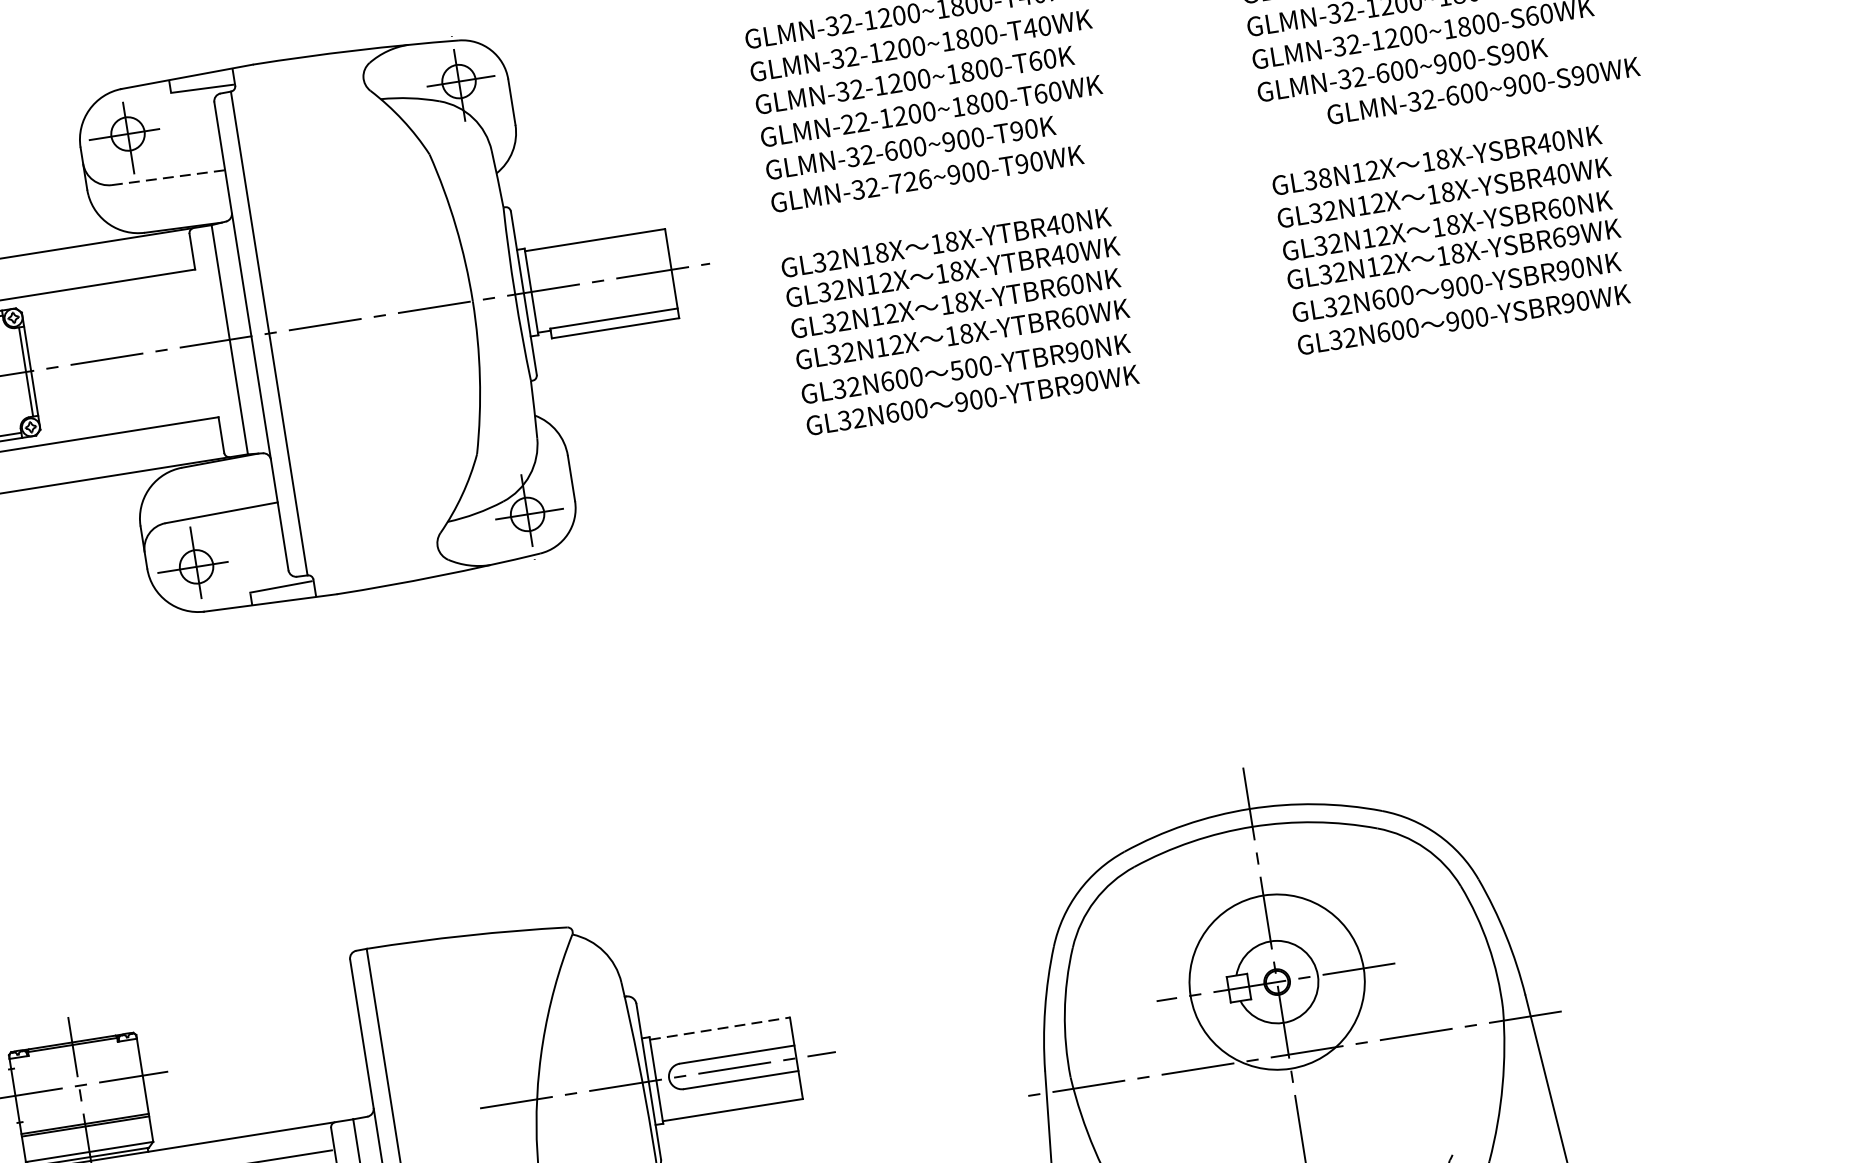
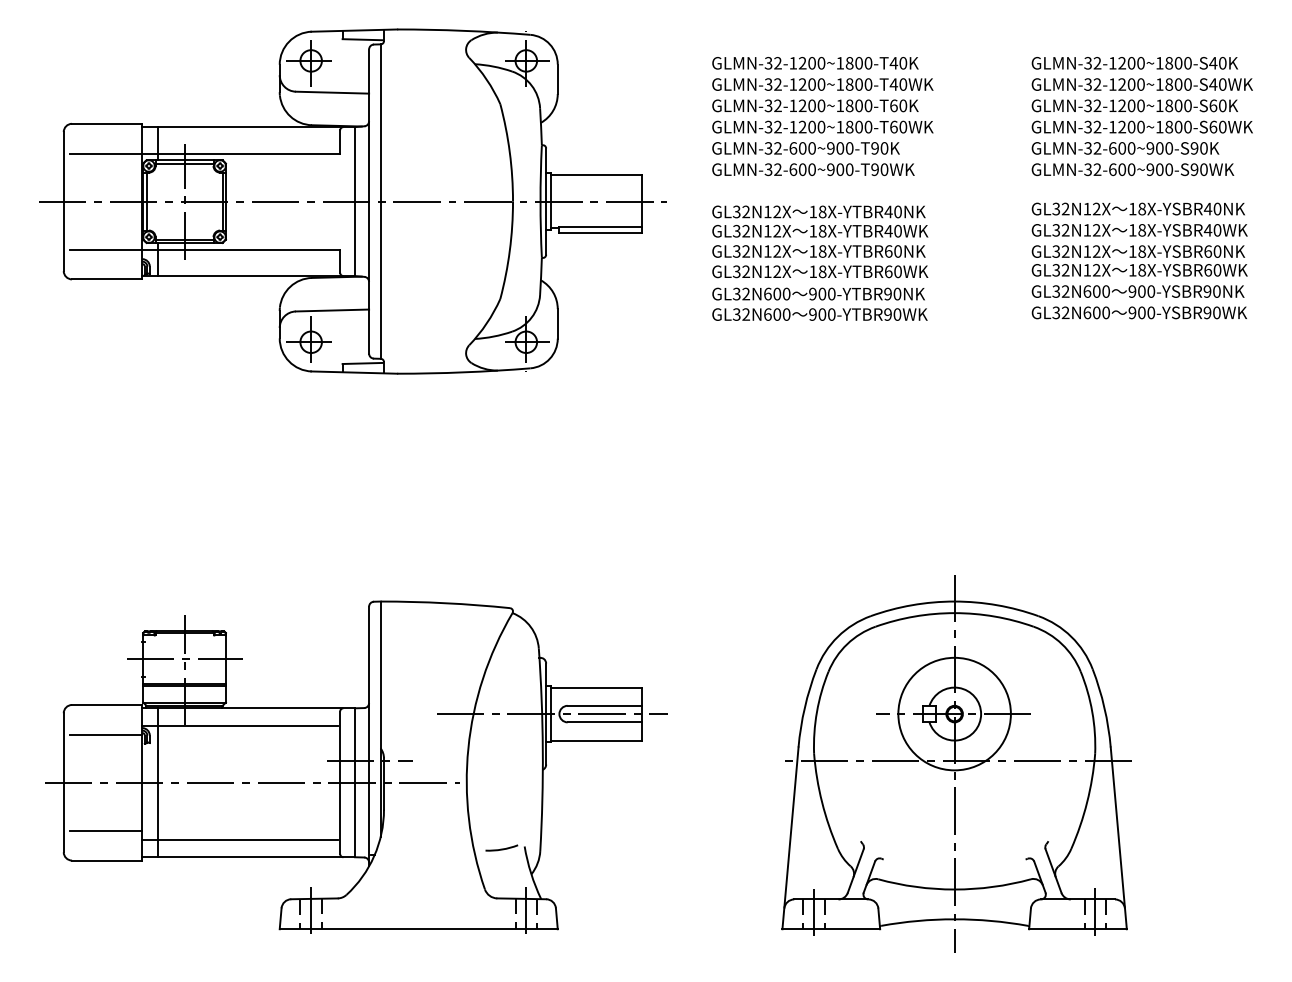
text: (1482, 90) -> (1132, 169), moved
text: (847, 125) -> (768, 127), GLMN-22-1200~1800-T60WK -> GLMN-32-1200~1800-T60WK
line: (168, 177) -> (332, 92), dashed -> solid
text: (1324, 177) -> (1065, 208), GL38N12X -> GL32N12X
text: (910, 181) -> (802, 169), GLMN-32-726~900-T90WK -> GLMN-32-600~900-T90WK
text: (1573, 235) -> (1217, 270), 18X-YSBR69WK -> 18X-YSBR60WK
text: (882, 252) -> (777, 211), GL32N18X -> GL32N12X
text: (955, 369) -> (812, 293), 500-YTBR90NK -> 900-YTBR90NK
line: (719, 1028) -> (596, 687), dashed -> solid

